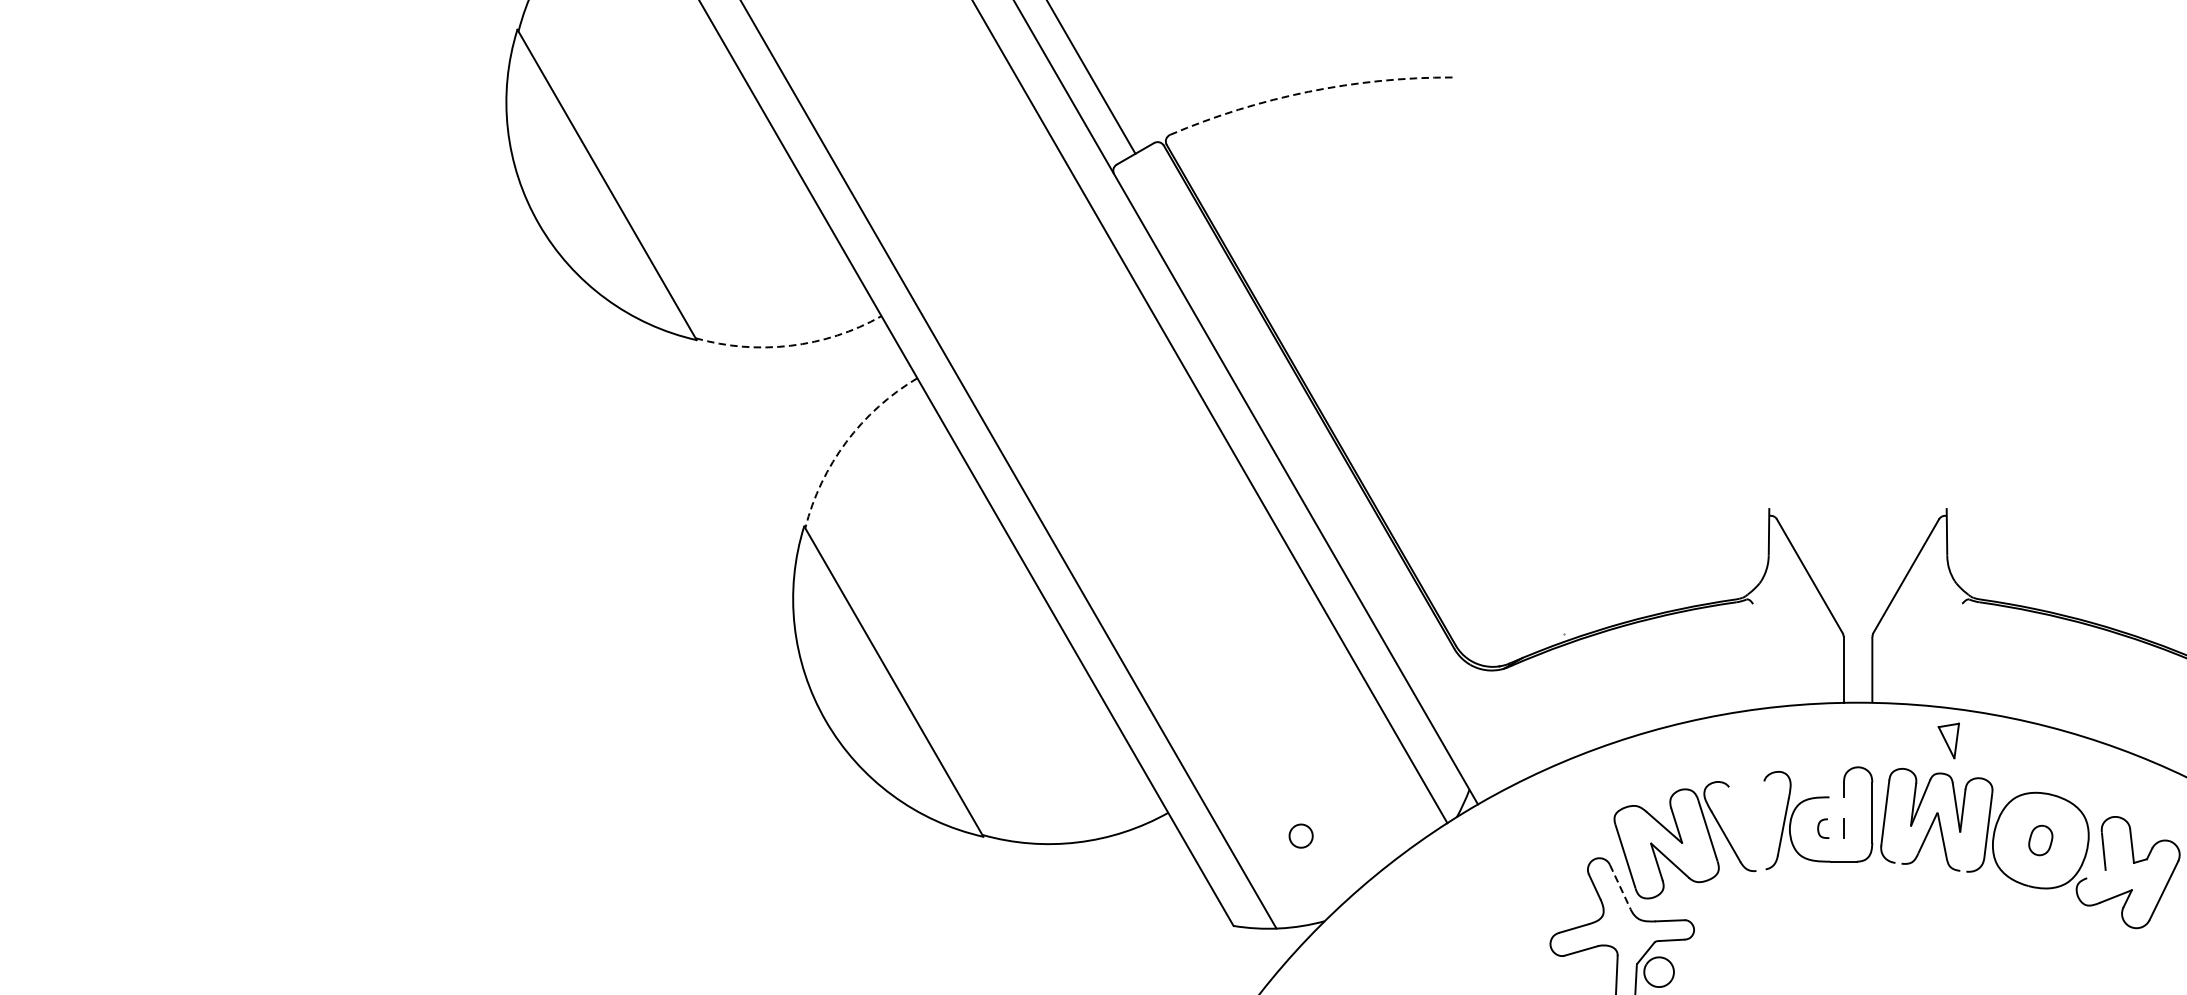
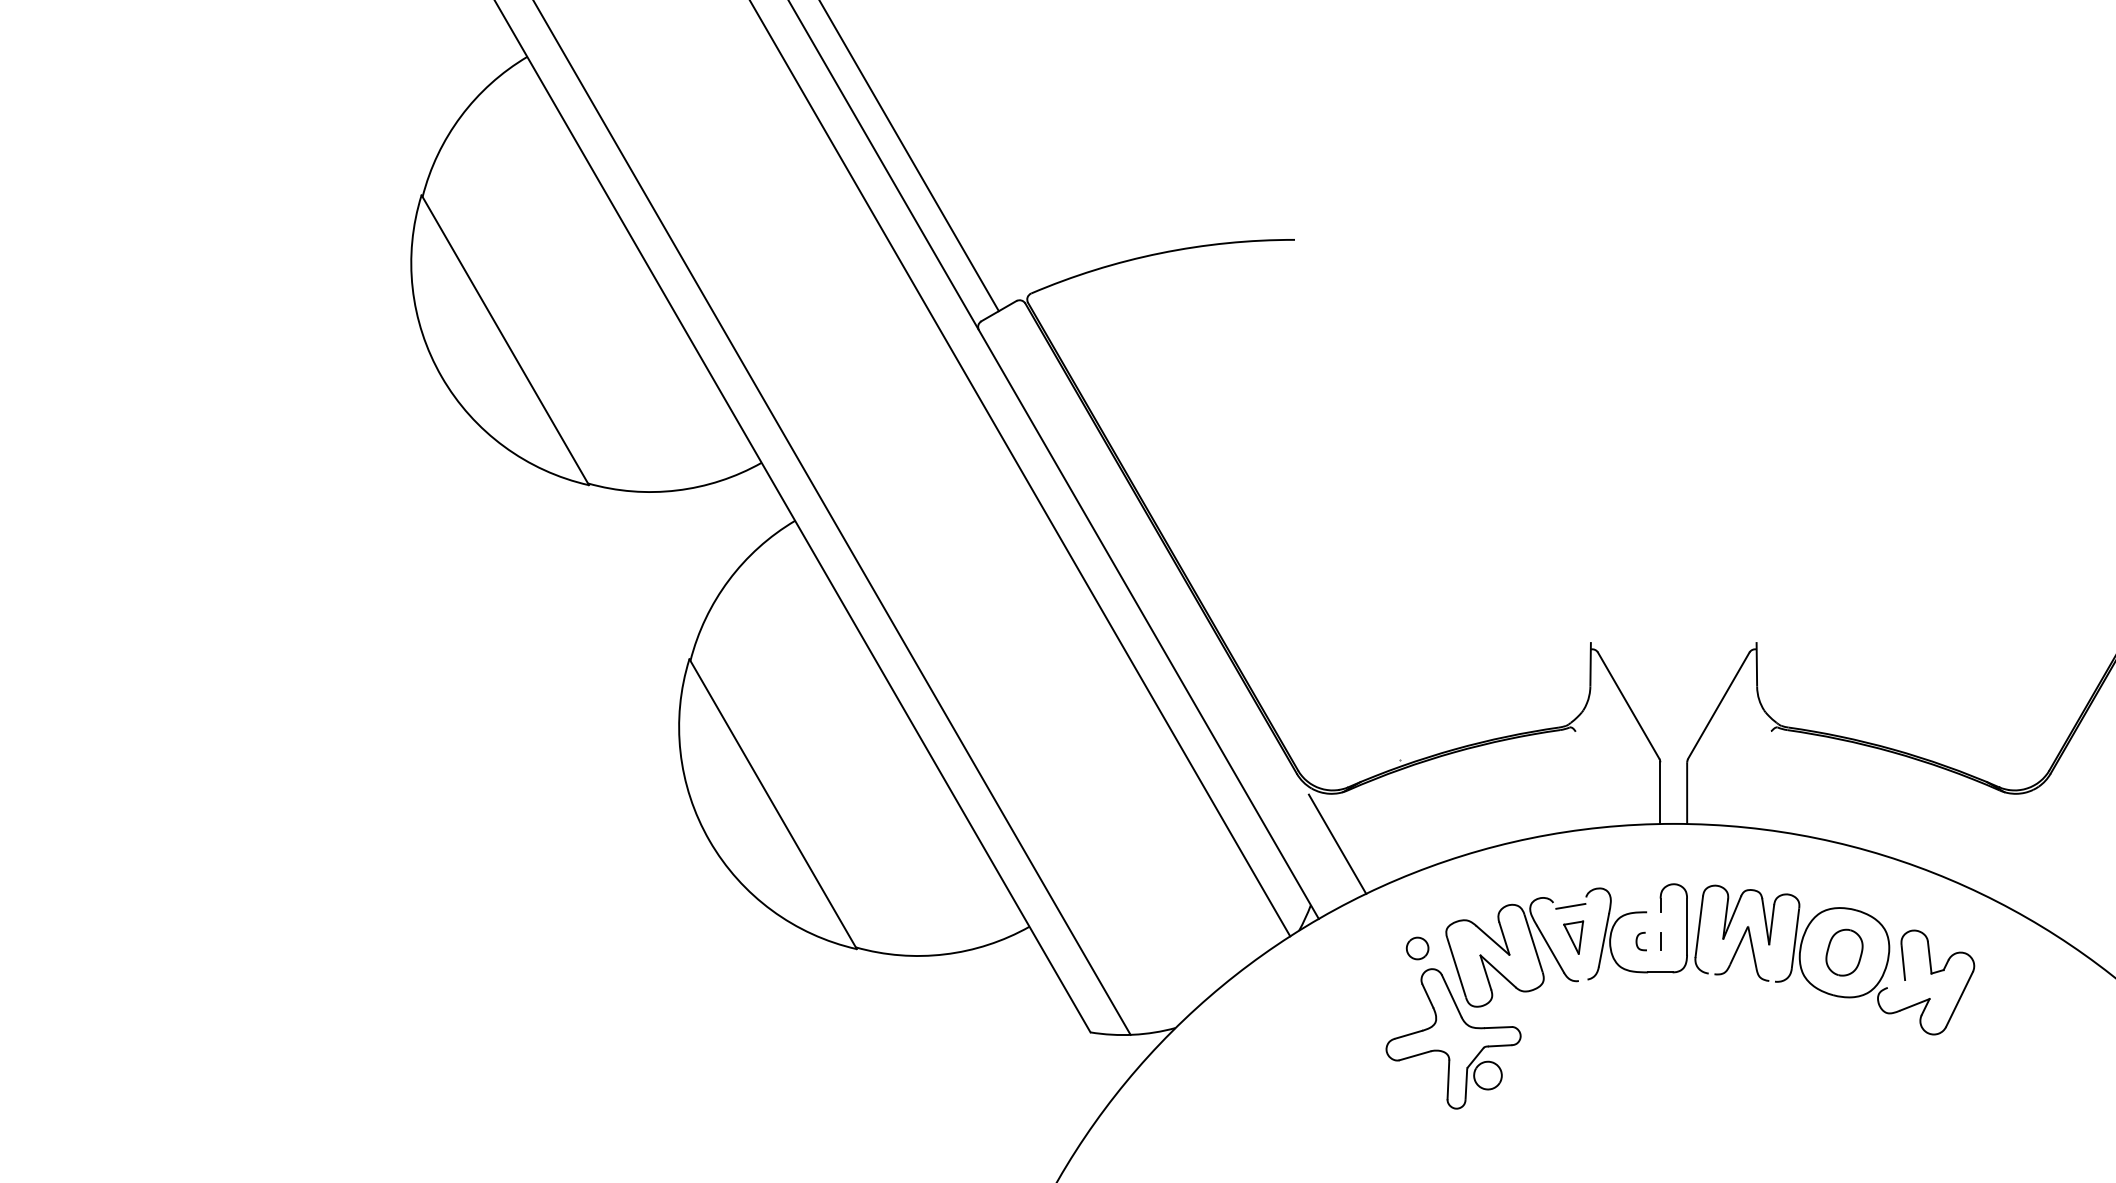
arc: (1308, 92) -> (1160, 253), dashed -> solid
arc: (790, 345) -> (676, 490), dashed -> solid
arc: (846, 442) -> (728, 580), dashed -> solid
line: (1498, 723) -> (1337, 843), added
part: (1948, 740) -> (1573, 937), moved
line: (1747, 790) -> (1570, 905), added
part: (1301, 836) -> (1417, 948), moved
part: (2040, 840) -> (1844, 952), size x1.67
line: (1621, 887) -> (1452, 996), dashed -> solid

